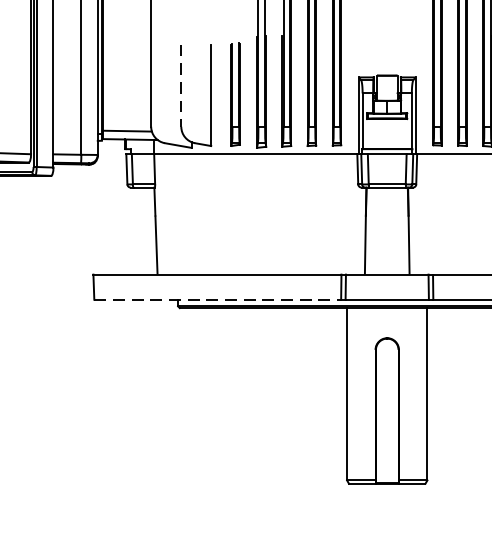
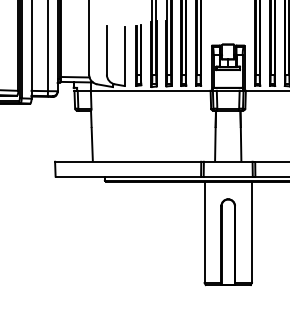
line: (180, 85) -> (106, 50), dashed -> solid
line: (217, 299) -> (128, 176), dashed -> solid

